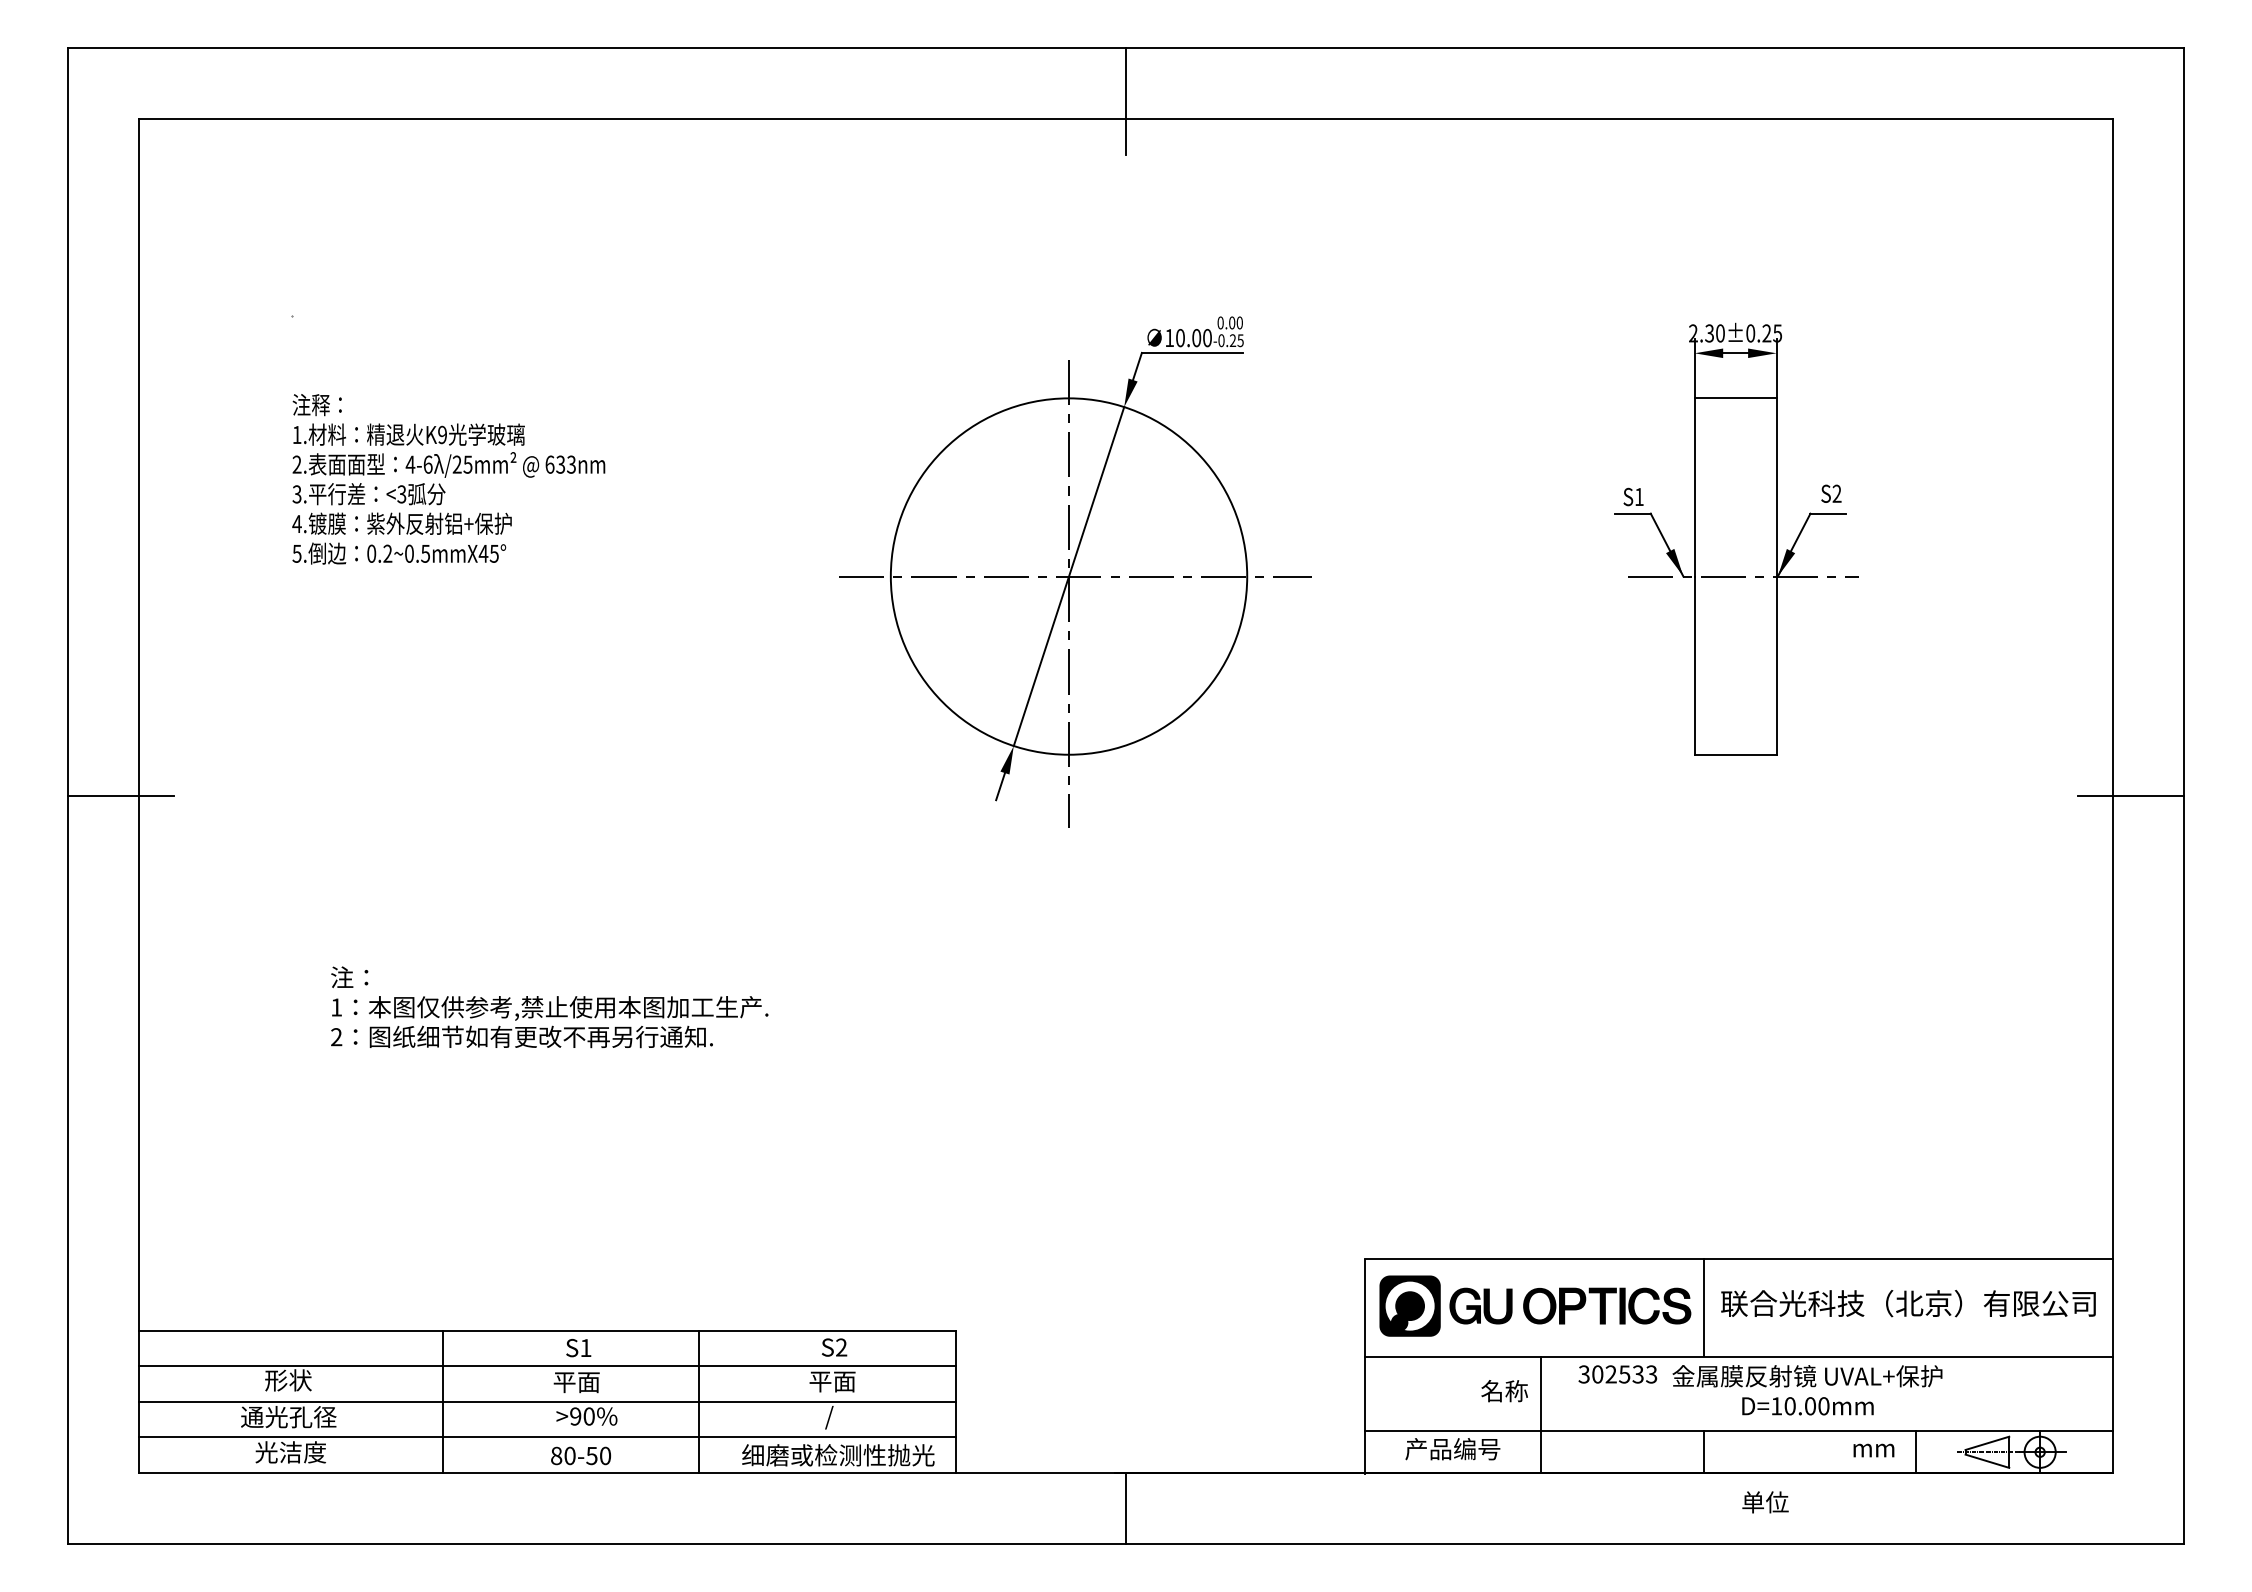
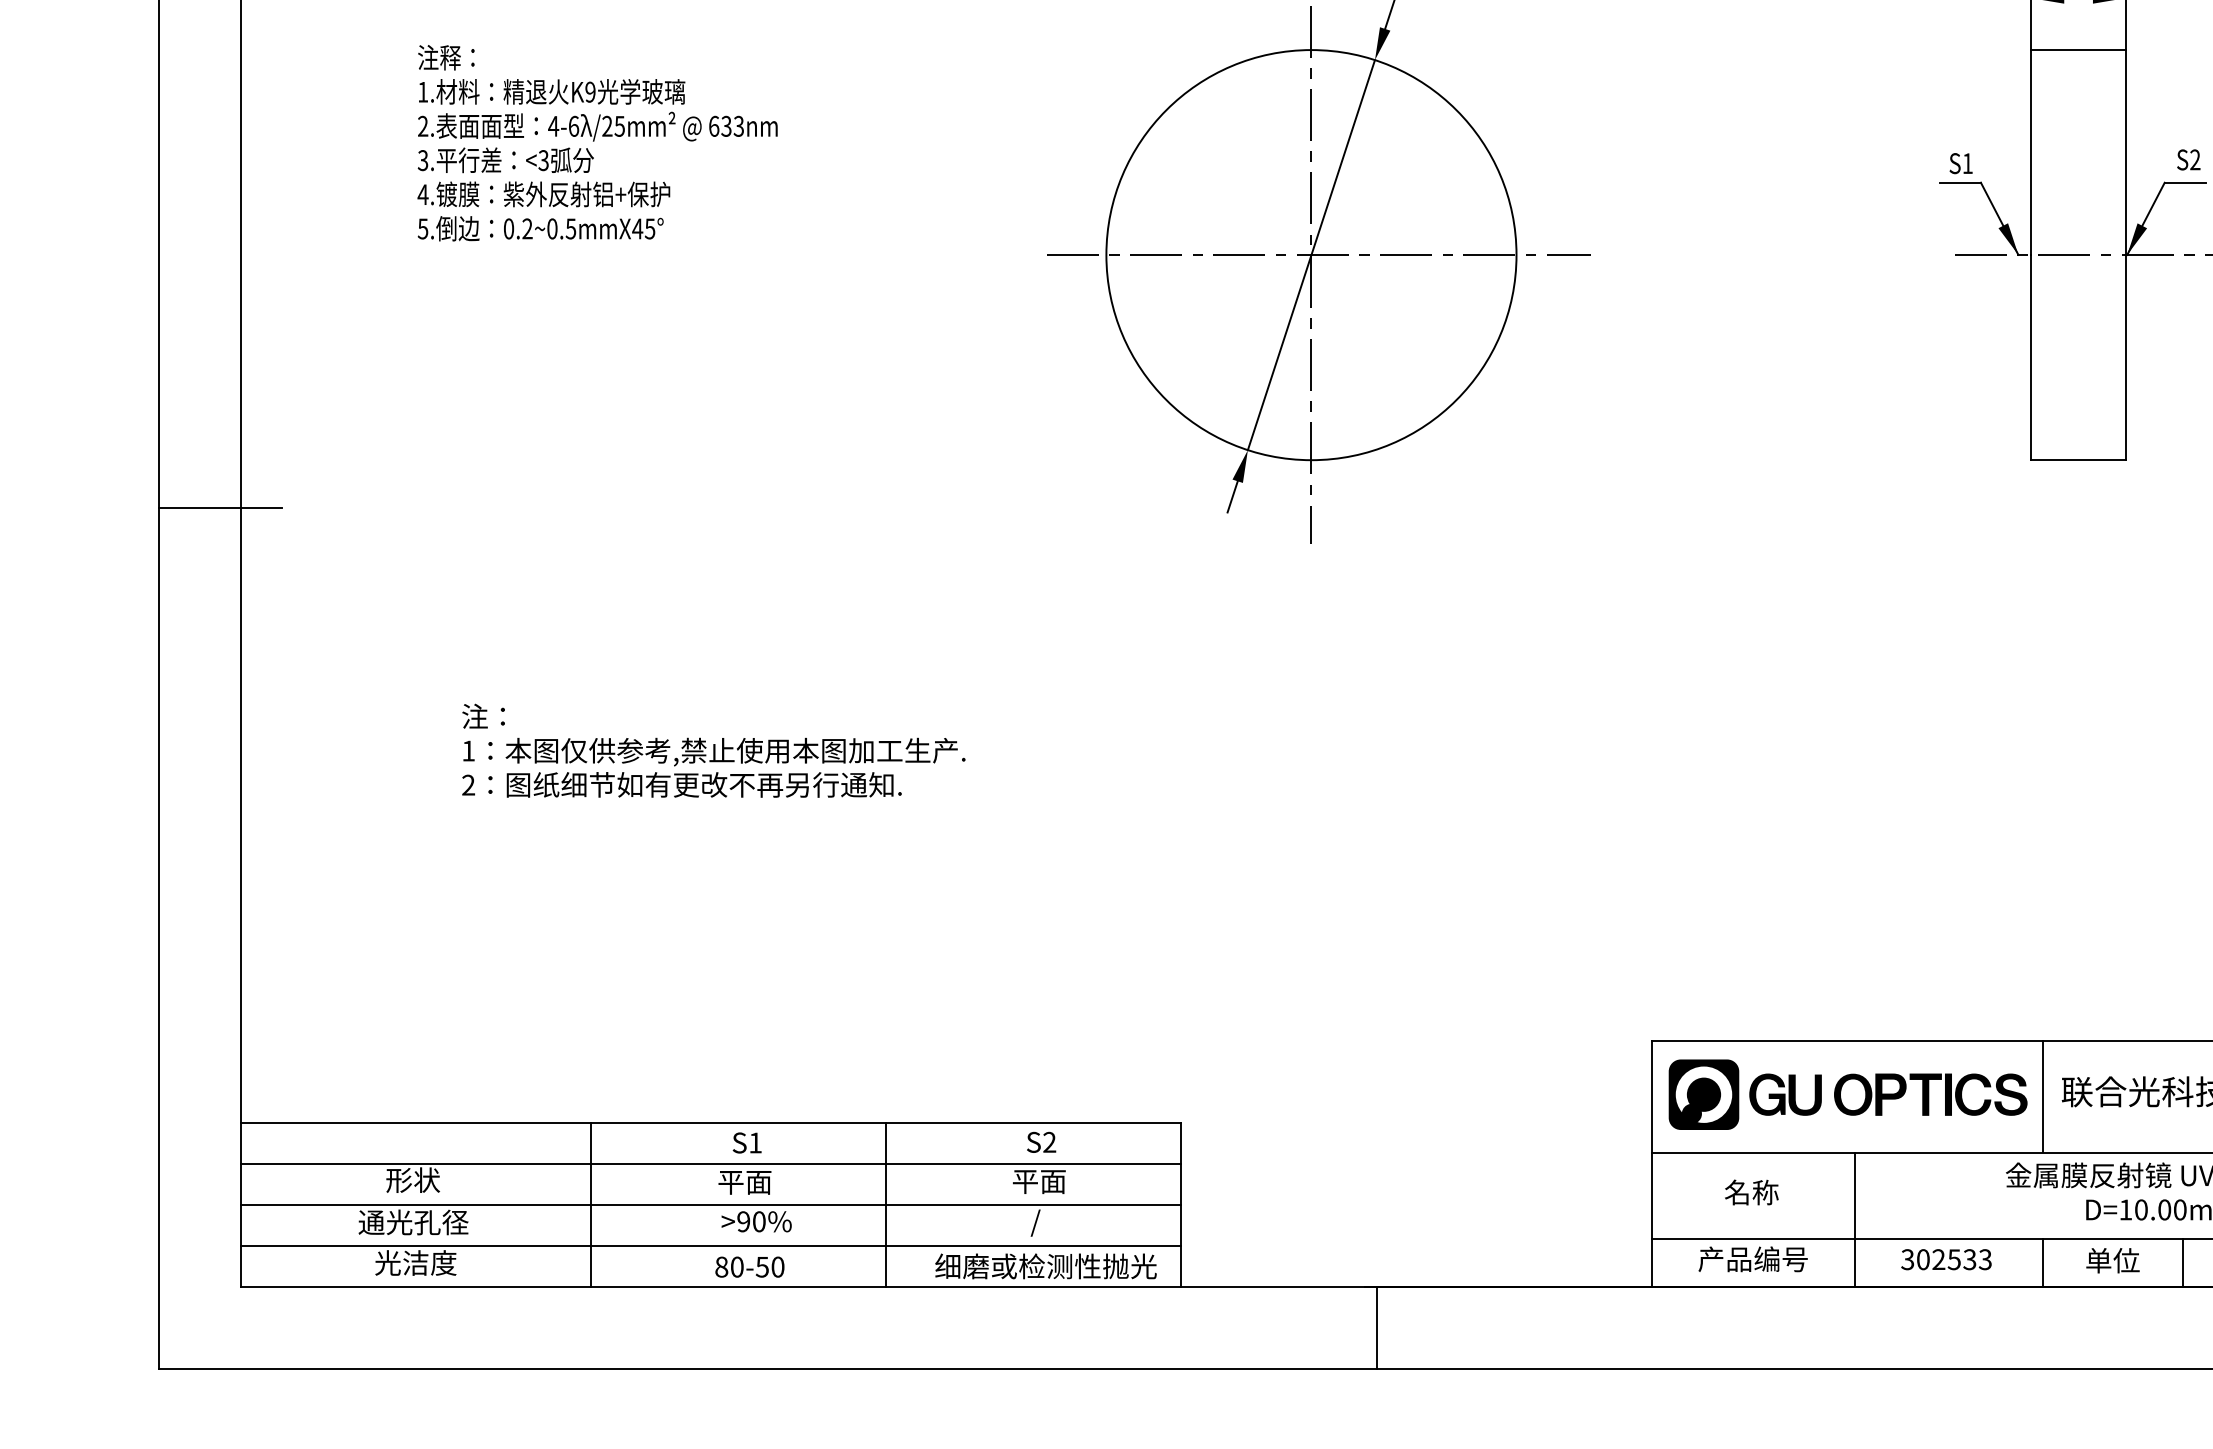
text: (1617, 1374) -> (1946, 1259), moved
text: (1504, 1391) -> (1751, 1192), moved
line: (1826, 1452) -> (2183, 1263), added
text: (1765, 1502) -> (2112, 1260), moved

